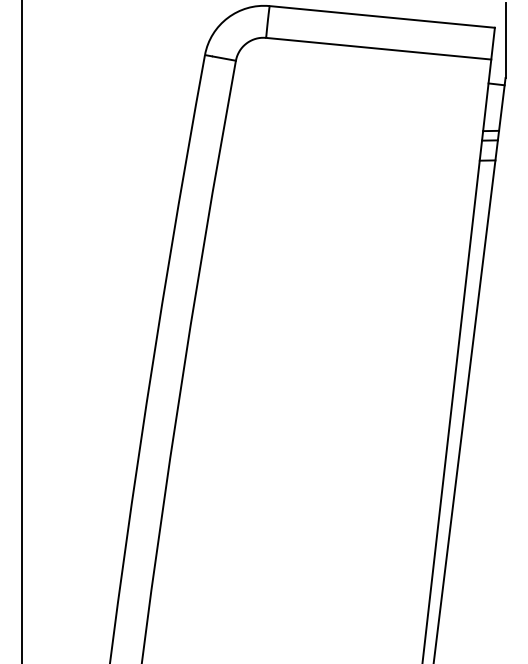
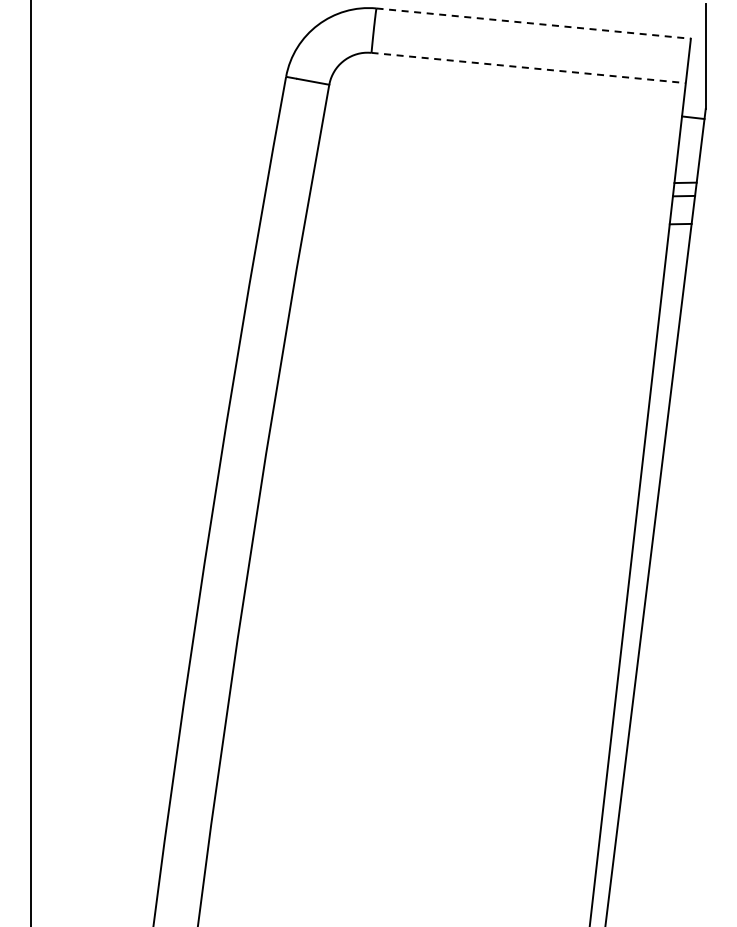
line: (382, 16) -> (533, 23), solid -> dashed
line: (378, 48) -> (528, 67), solid -> dashed

